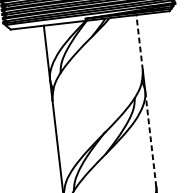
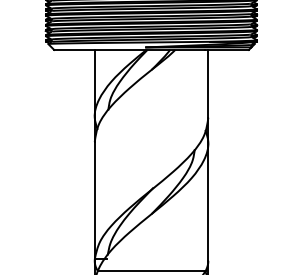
line: (139, 42) -> (208, 83), dashed -> solid
line: (150, 137) -> (208, 200), dashed -> solid

